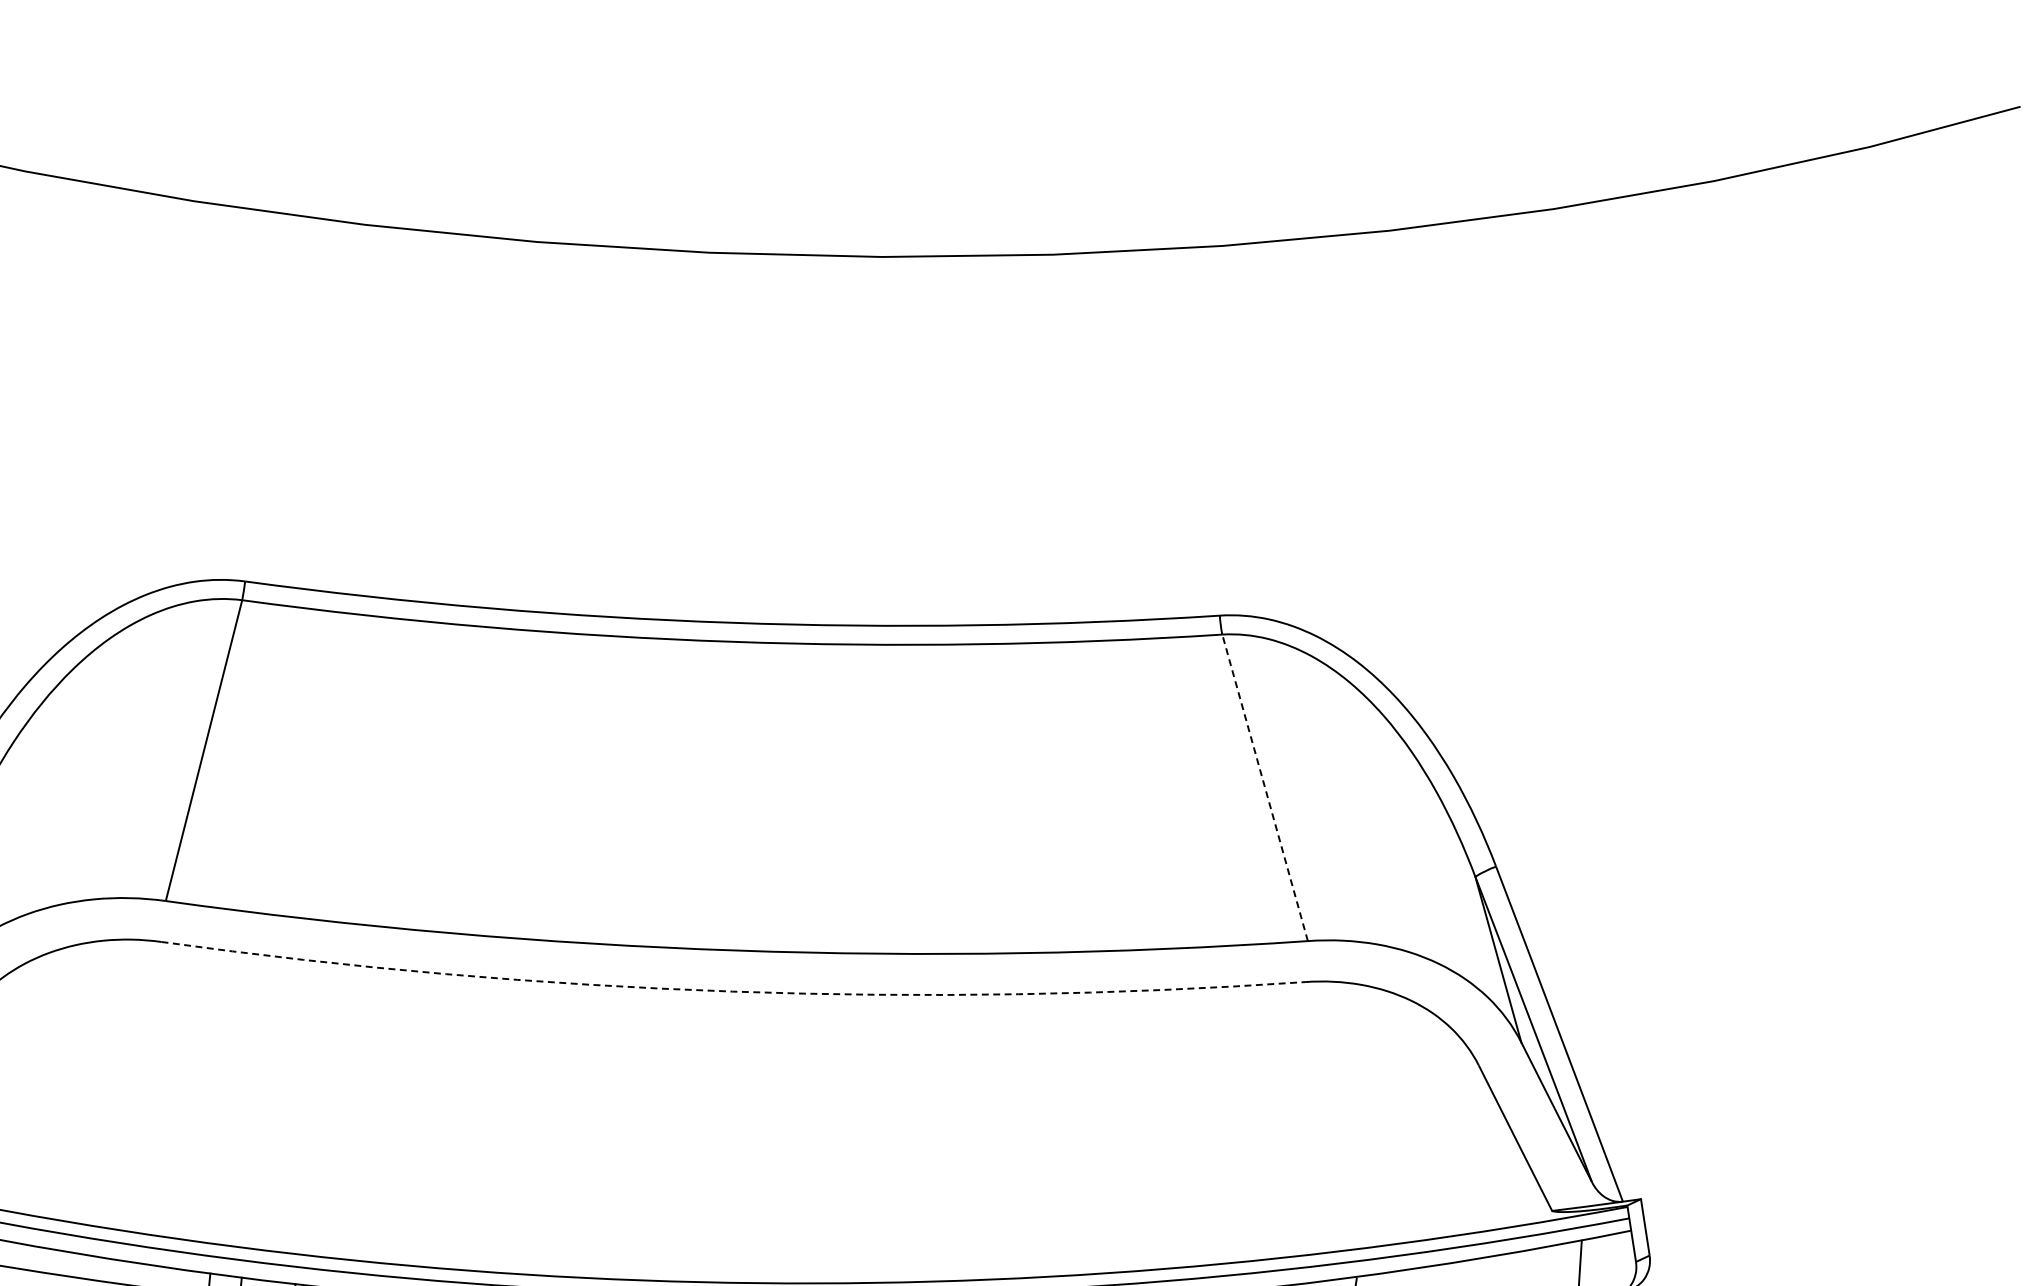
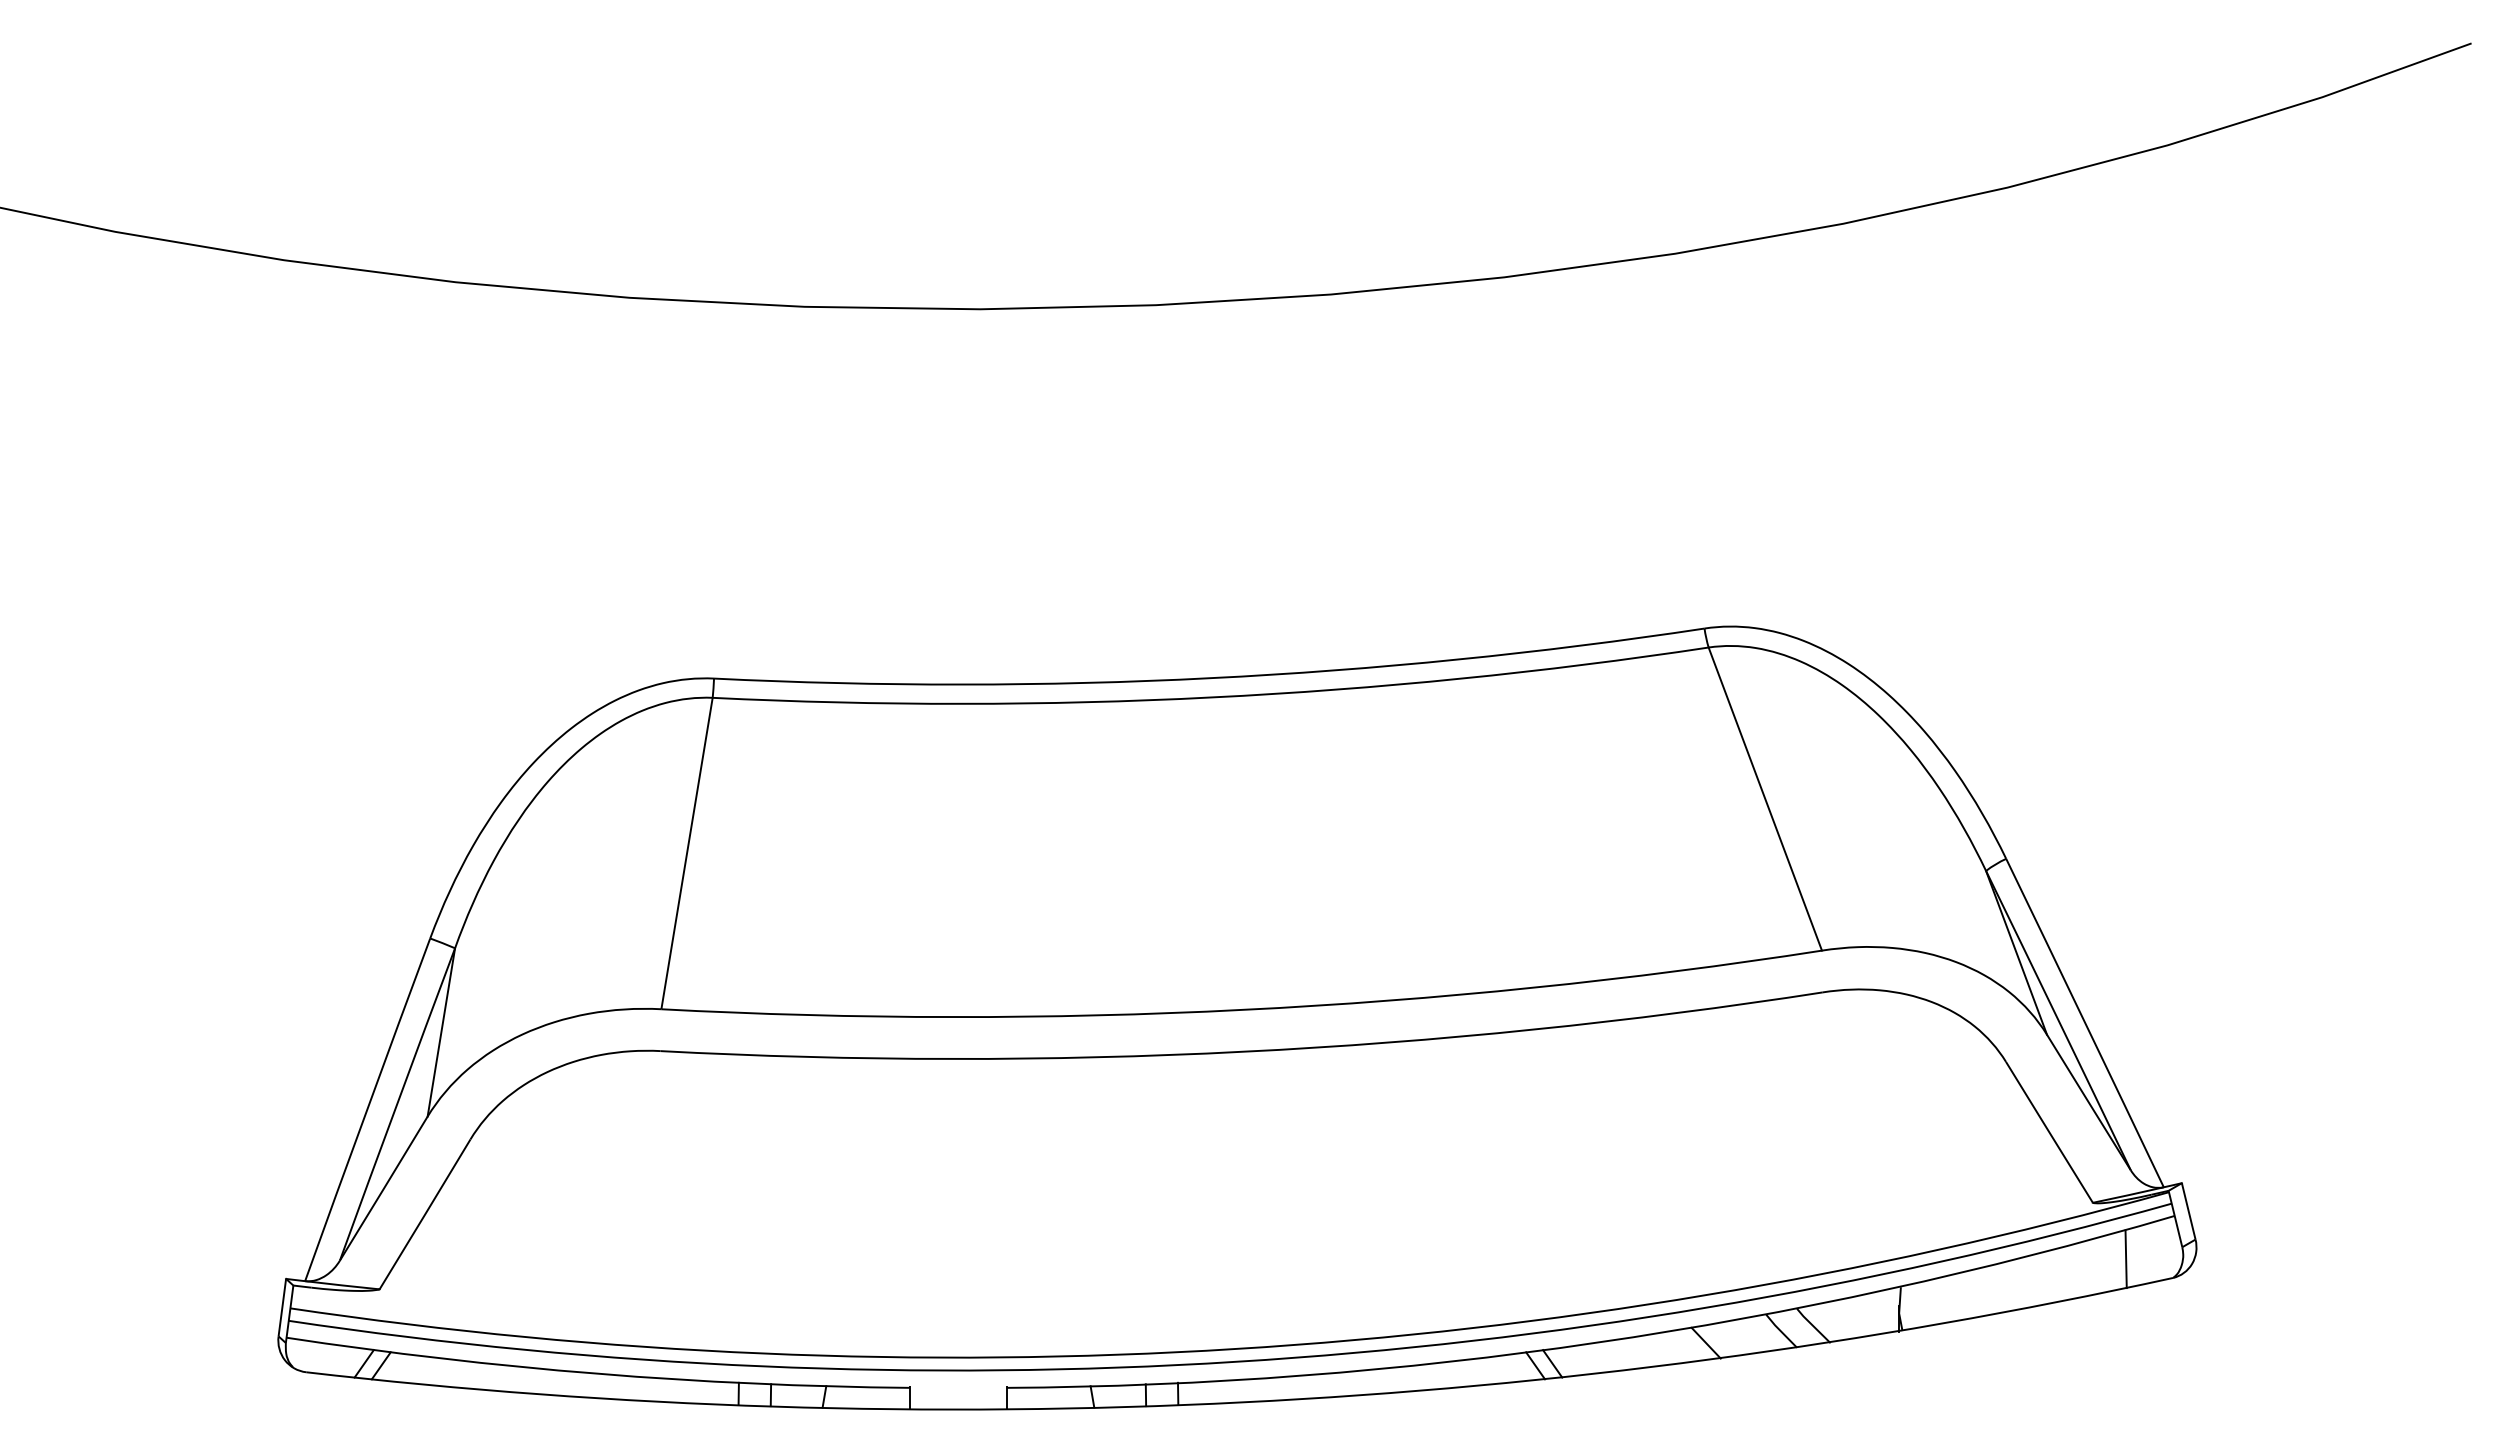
line: (1265, 788) -> (1765, 799), dashed -> solid
arc: (732, 991) -> (1243, 1051), dashed -> solid

